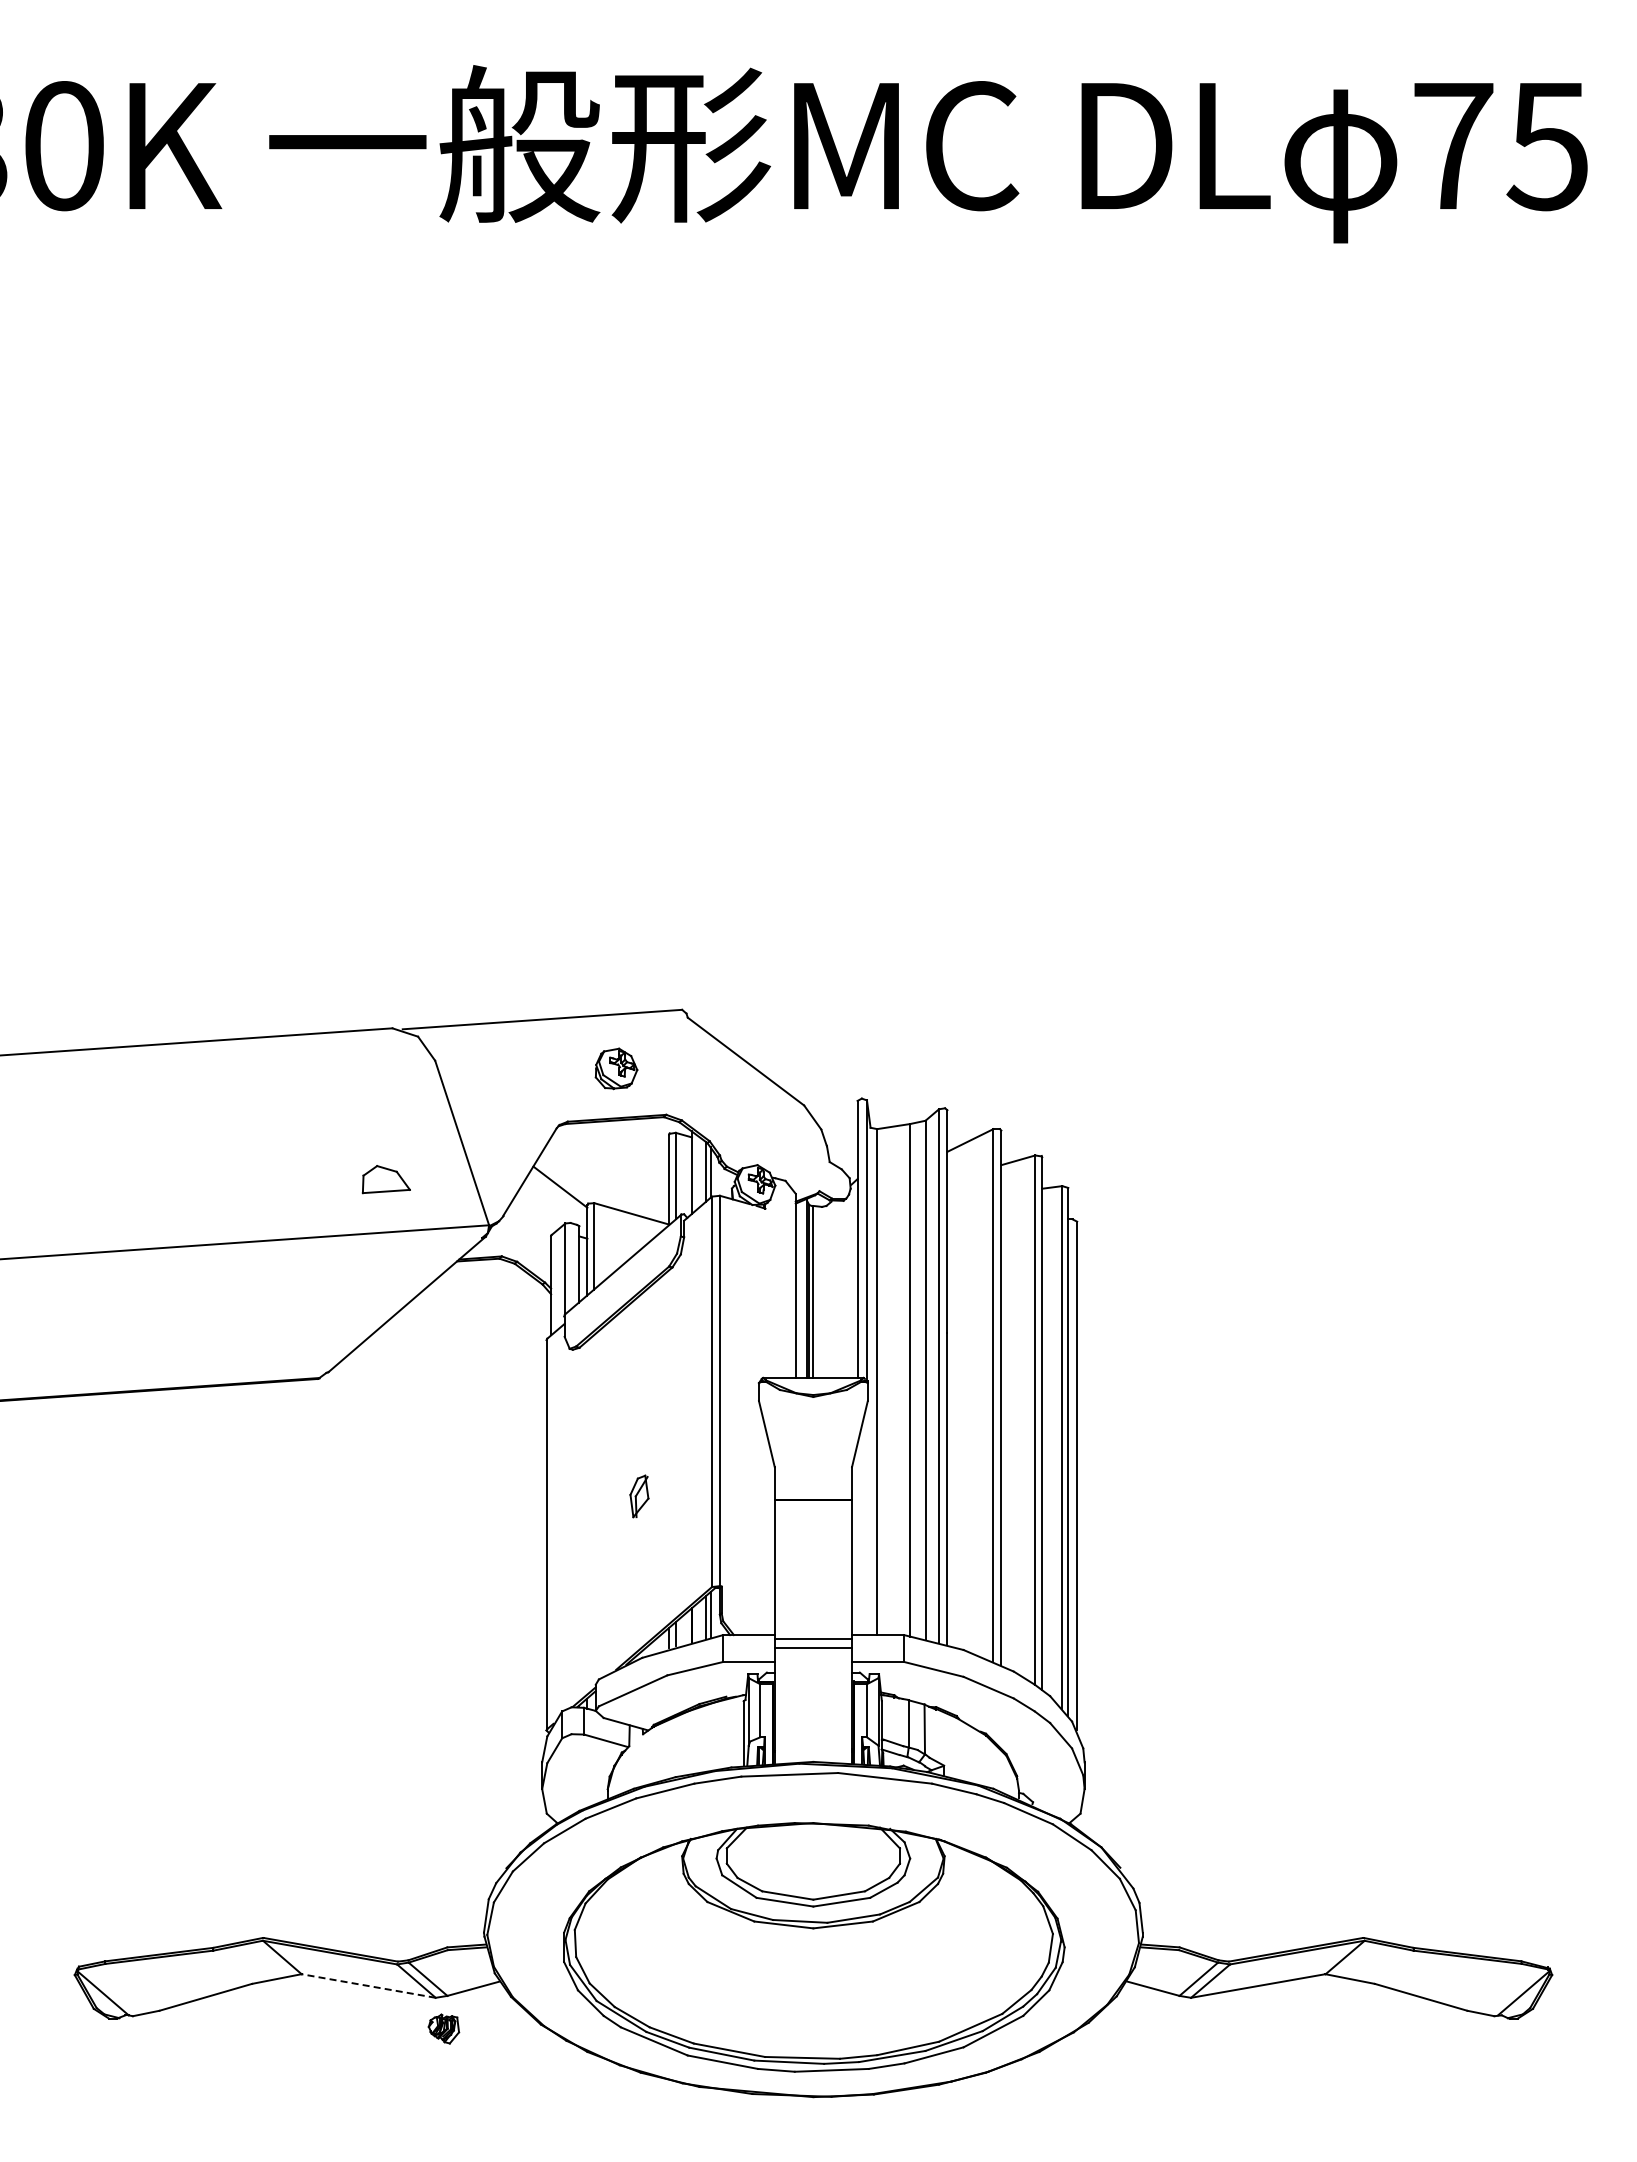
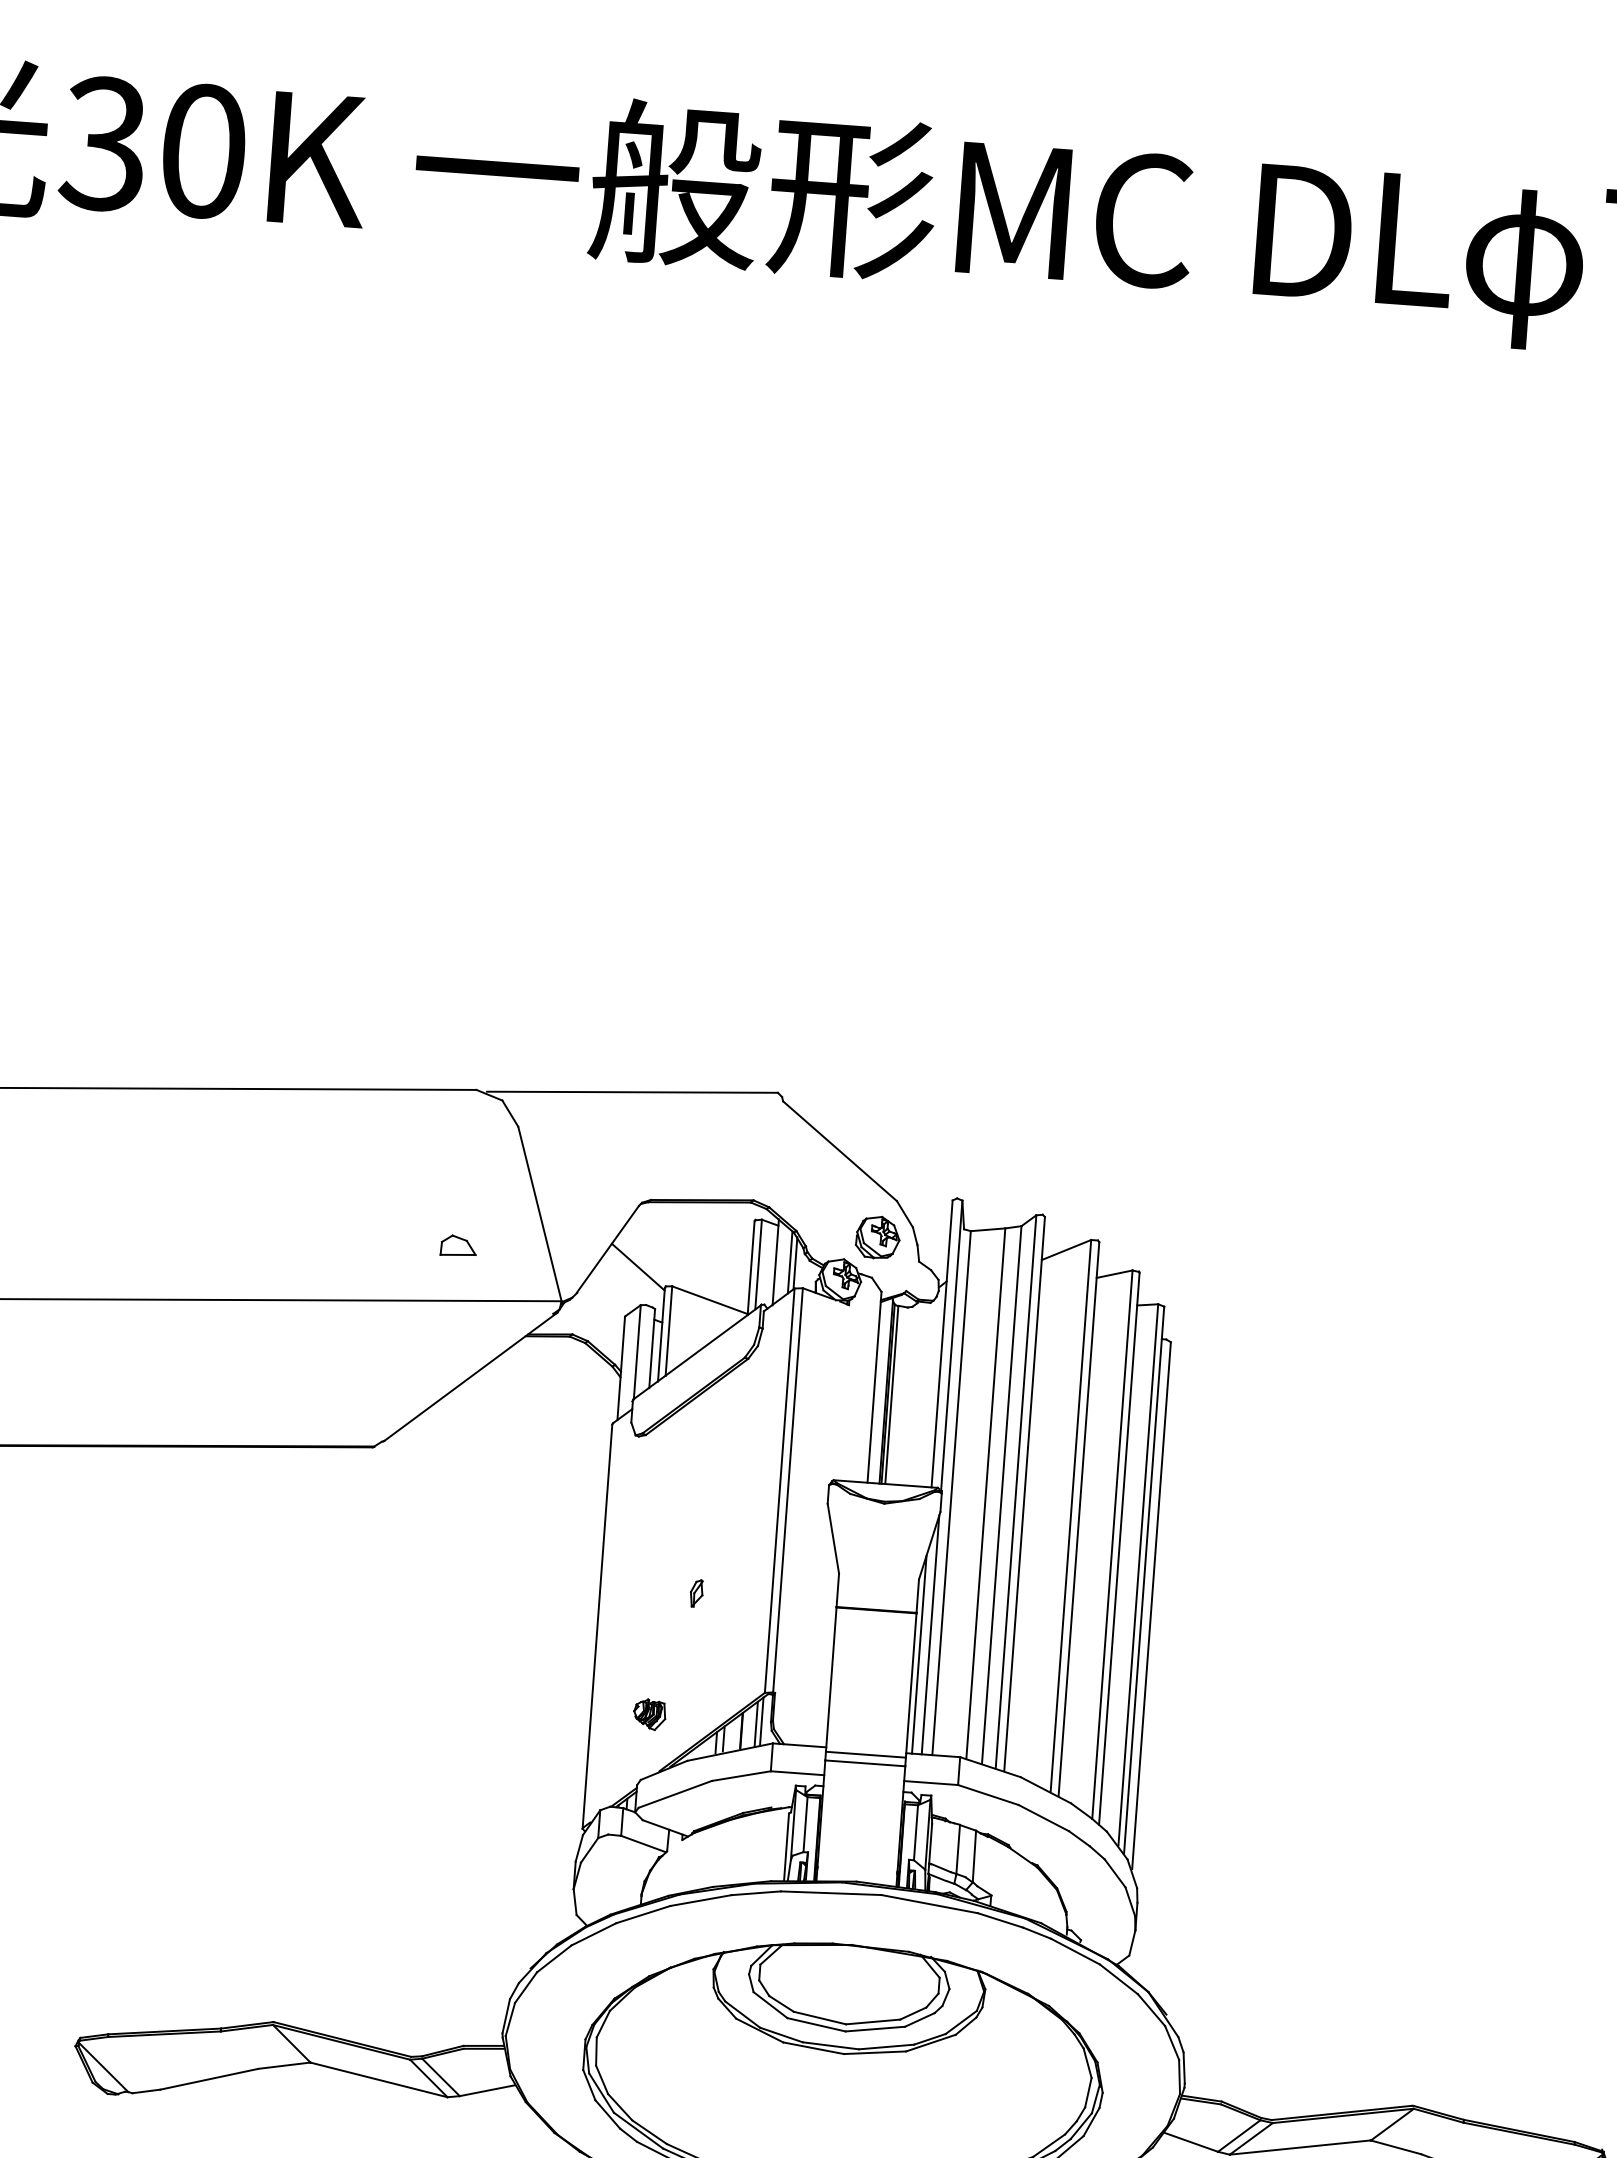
part: (616, 1068) -> (878, 1237), moved
part: (386, 1179) -> (458, 1246), size x0.71
part: (639, 1496) -> (696, 1593), size x0.62
line: (866, 1519) -> (930, 1634), added
line: (857, 1539) -> (919, 1654), added
line: (368, 1985) -> (378, 2079), dashed -> solid
part: (443, 2028) -> (649, 1713), moved

